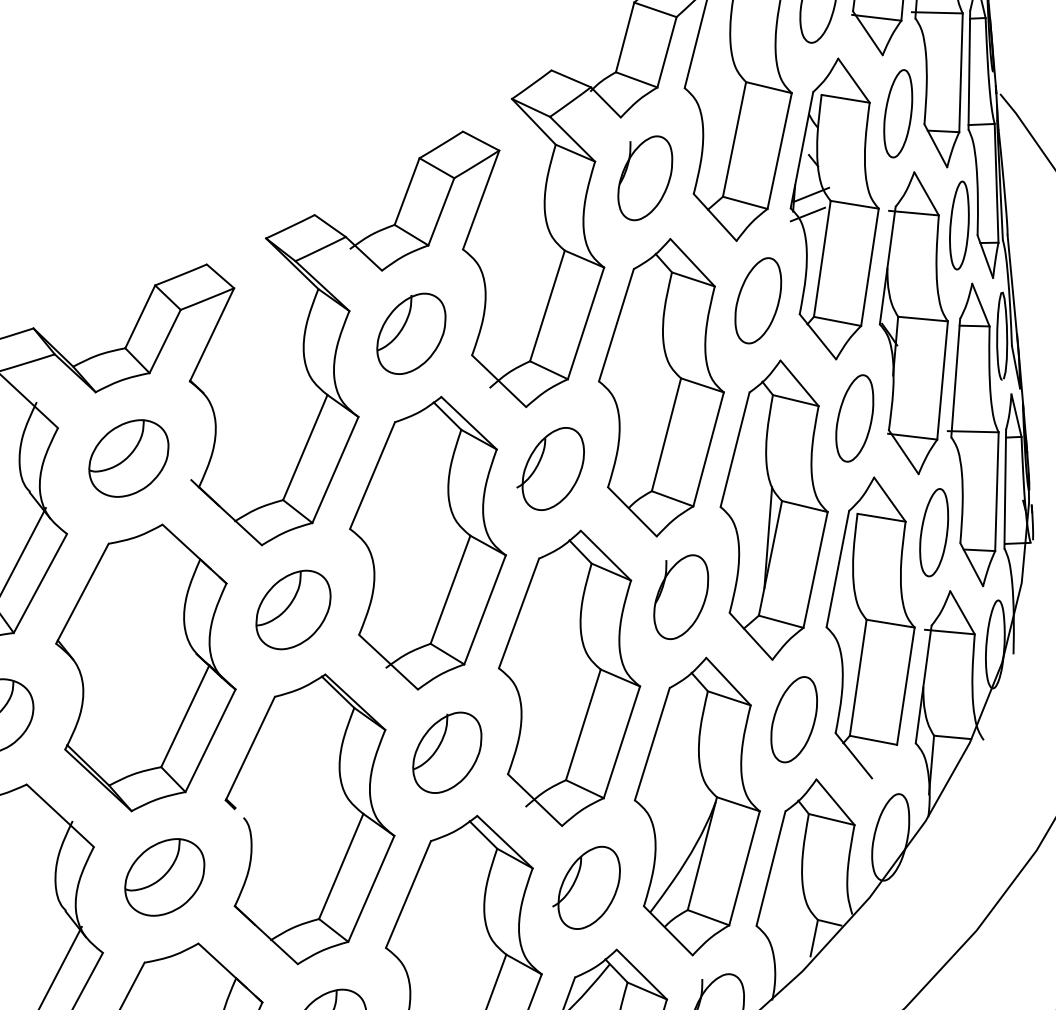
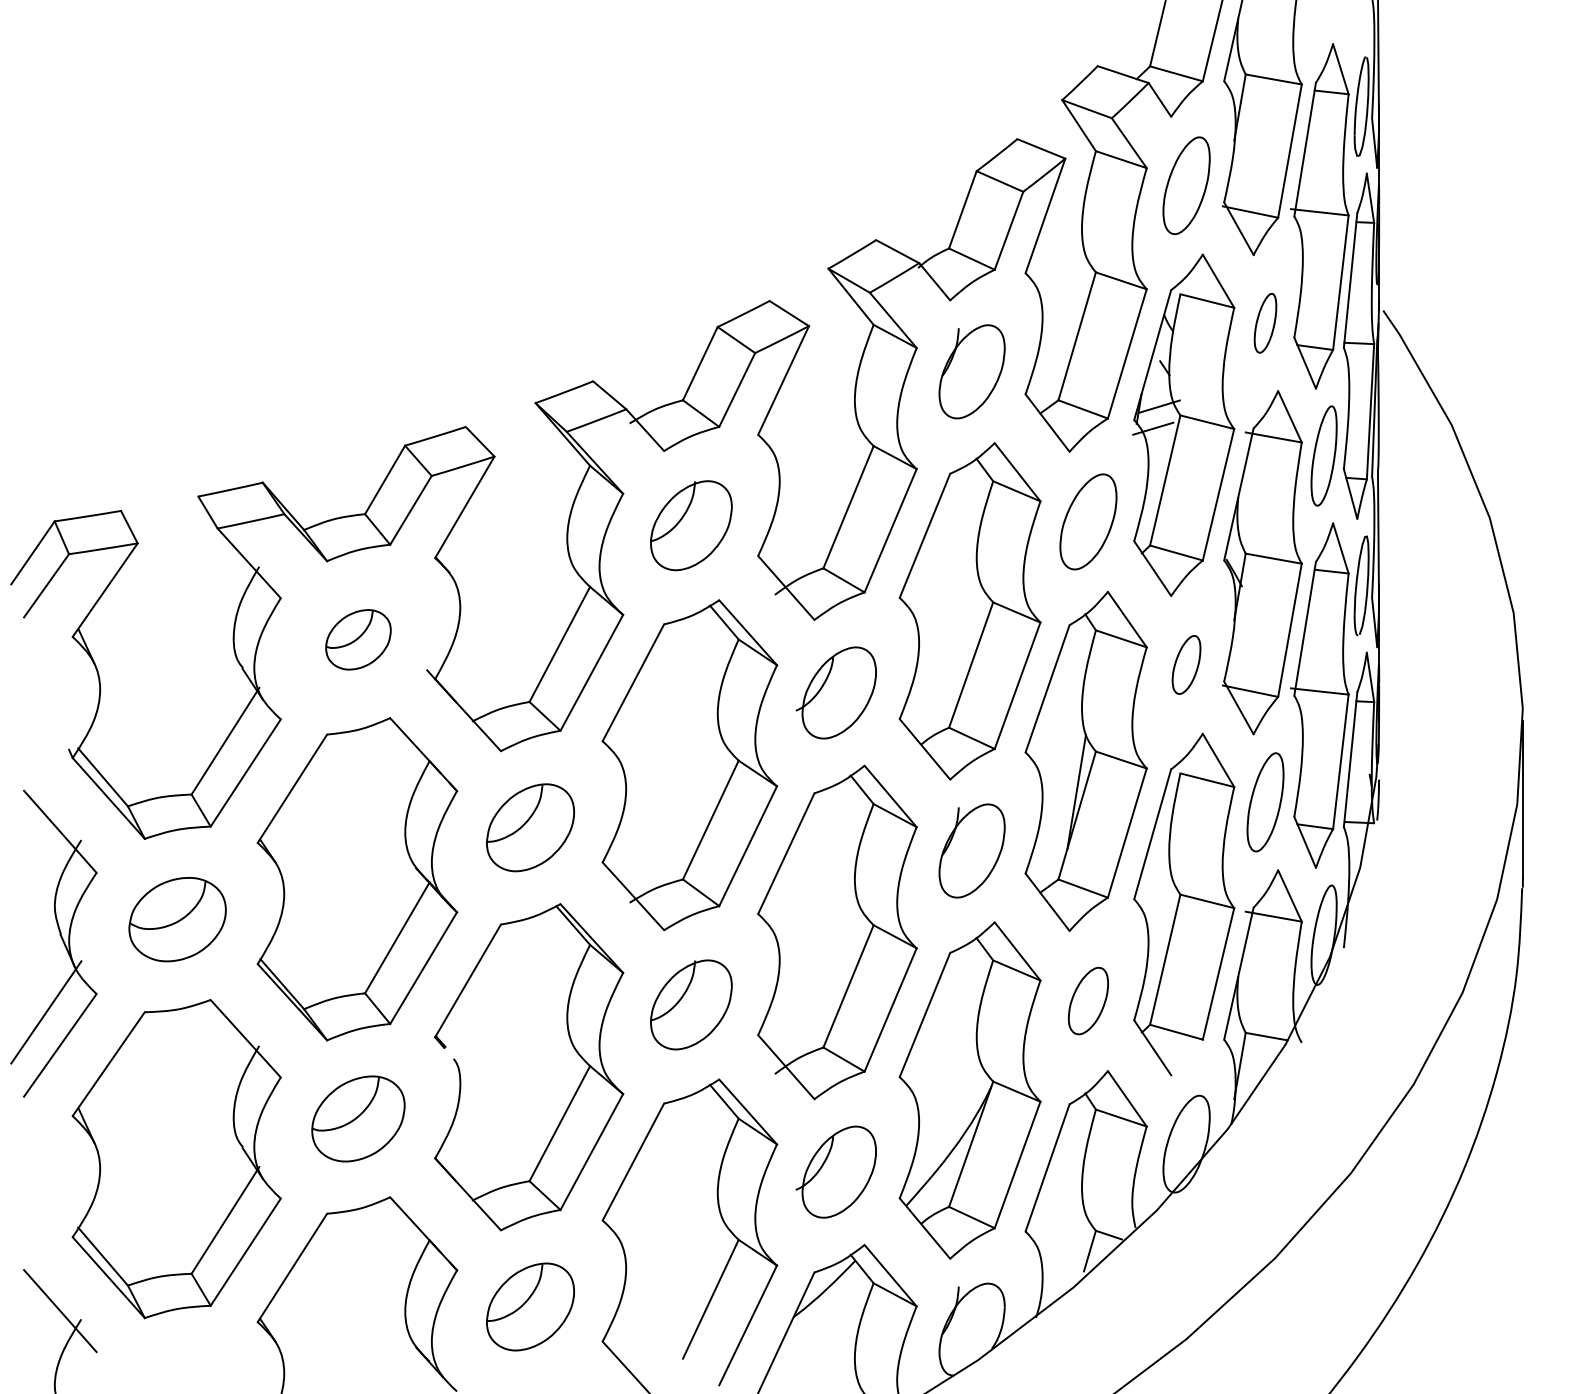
part: (898, 114) -> (1265, 323), size x0.6
part: (854, 418) -> (1186, 664), size x0.6
part: (128, 458) -> (358, 639), size x0.7
part: (794, 719) -> (1088, 1000), size x0.7

